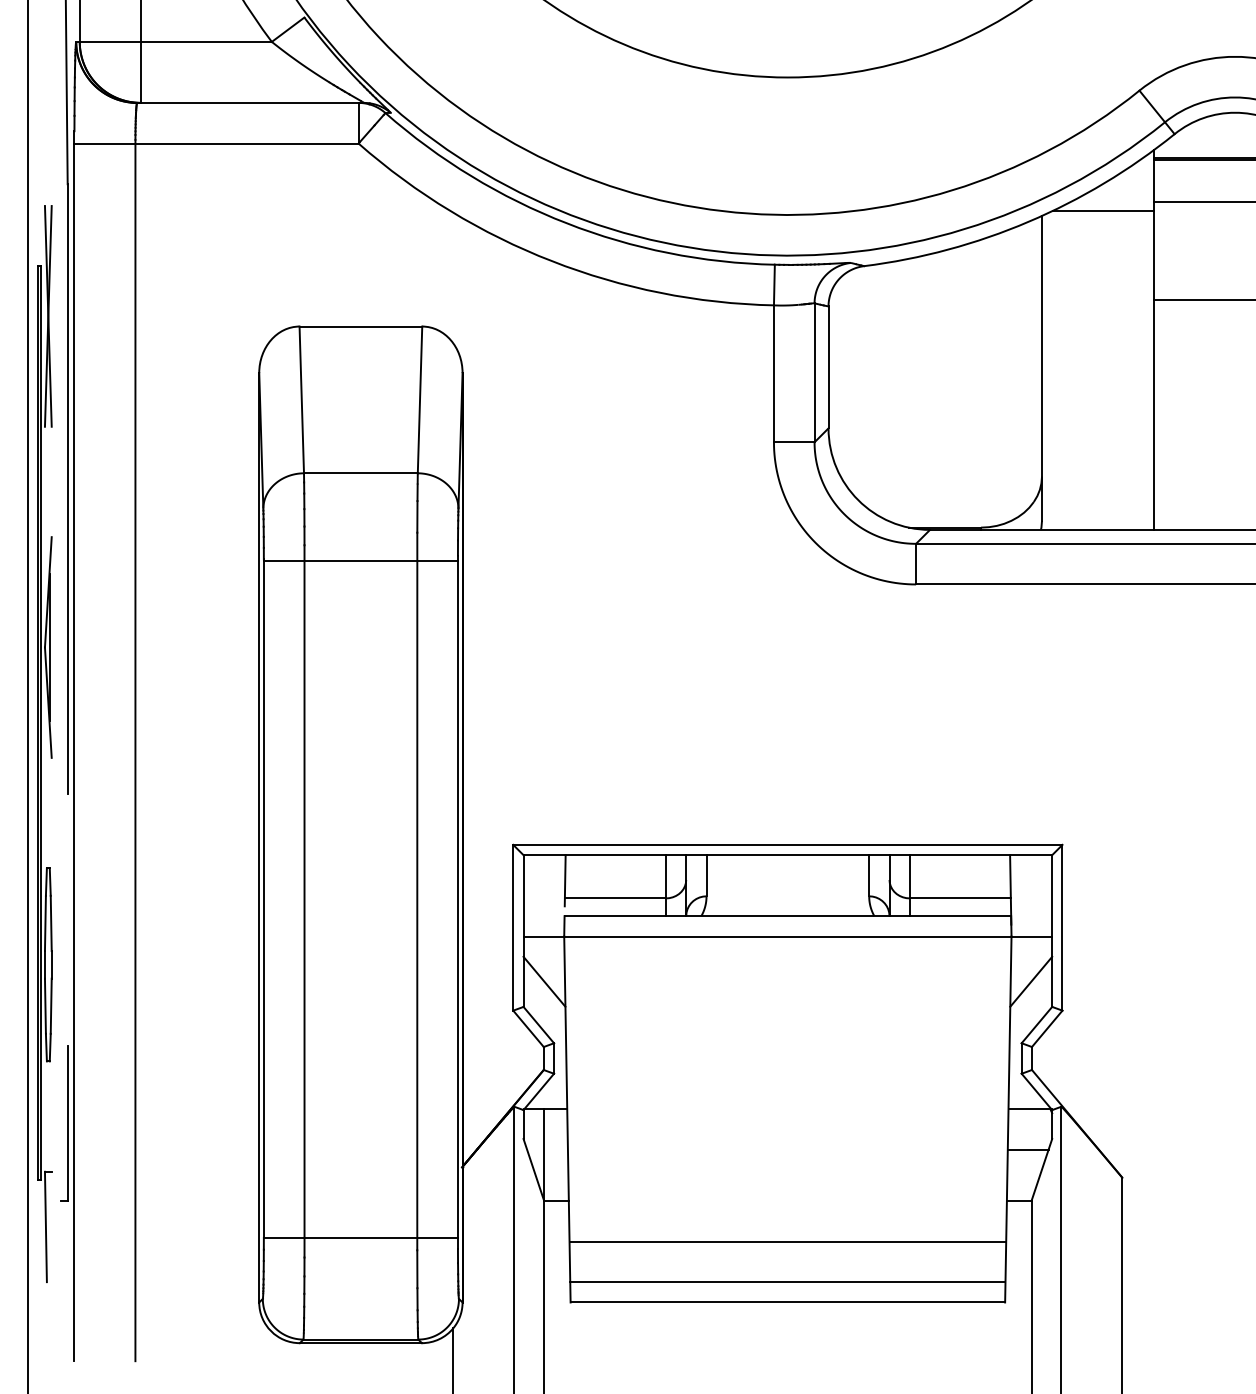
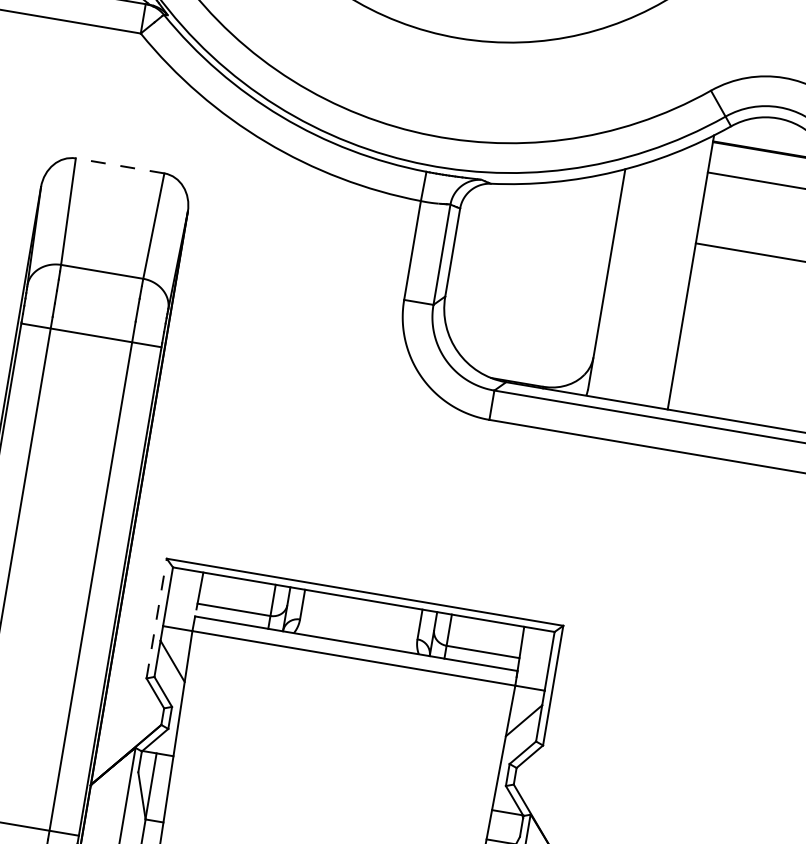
line: (1102, 211) -> (669, 173), removed
line: (360, 326) -> (119, 165), solid -> dashed
line: (513, 927) -> (156, 618), solid -> dashed

